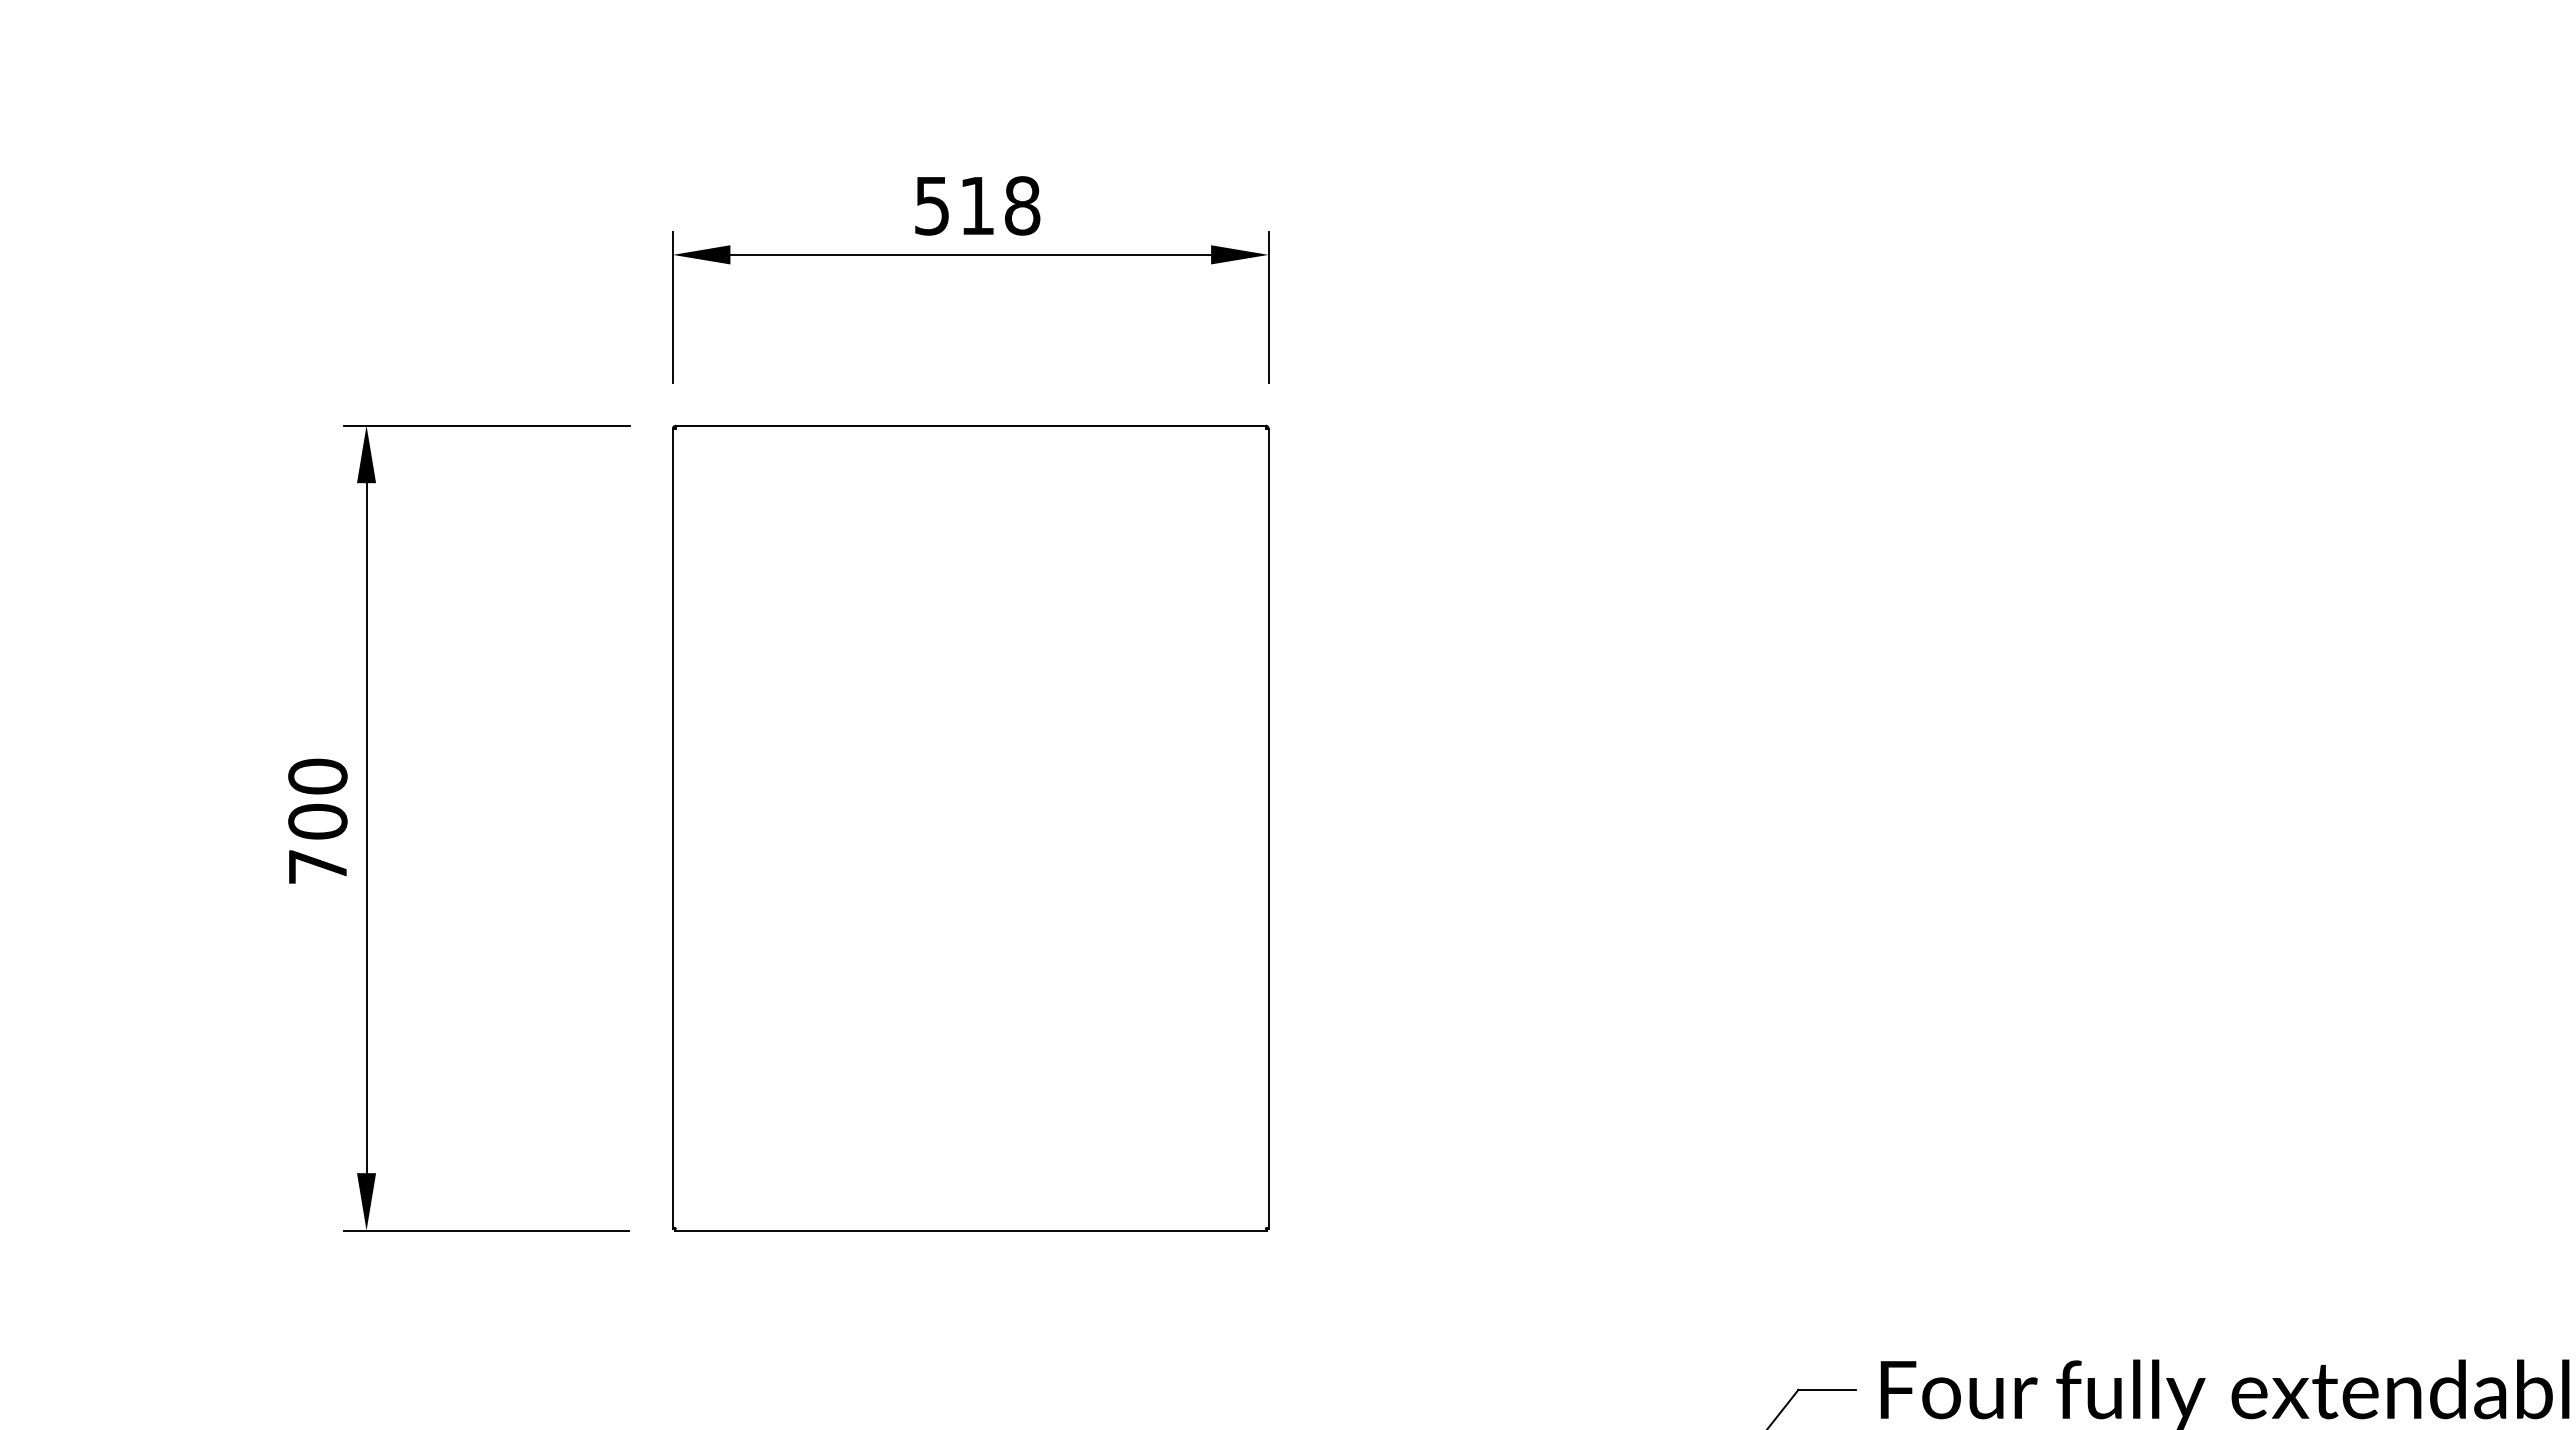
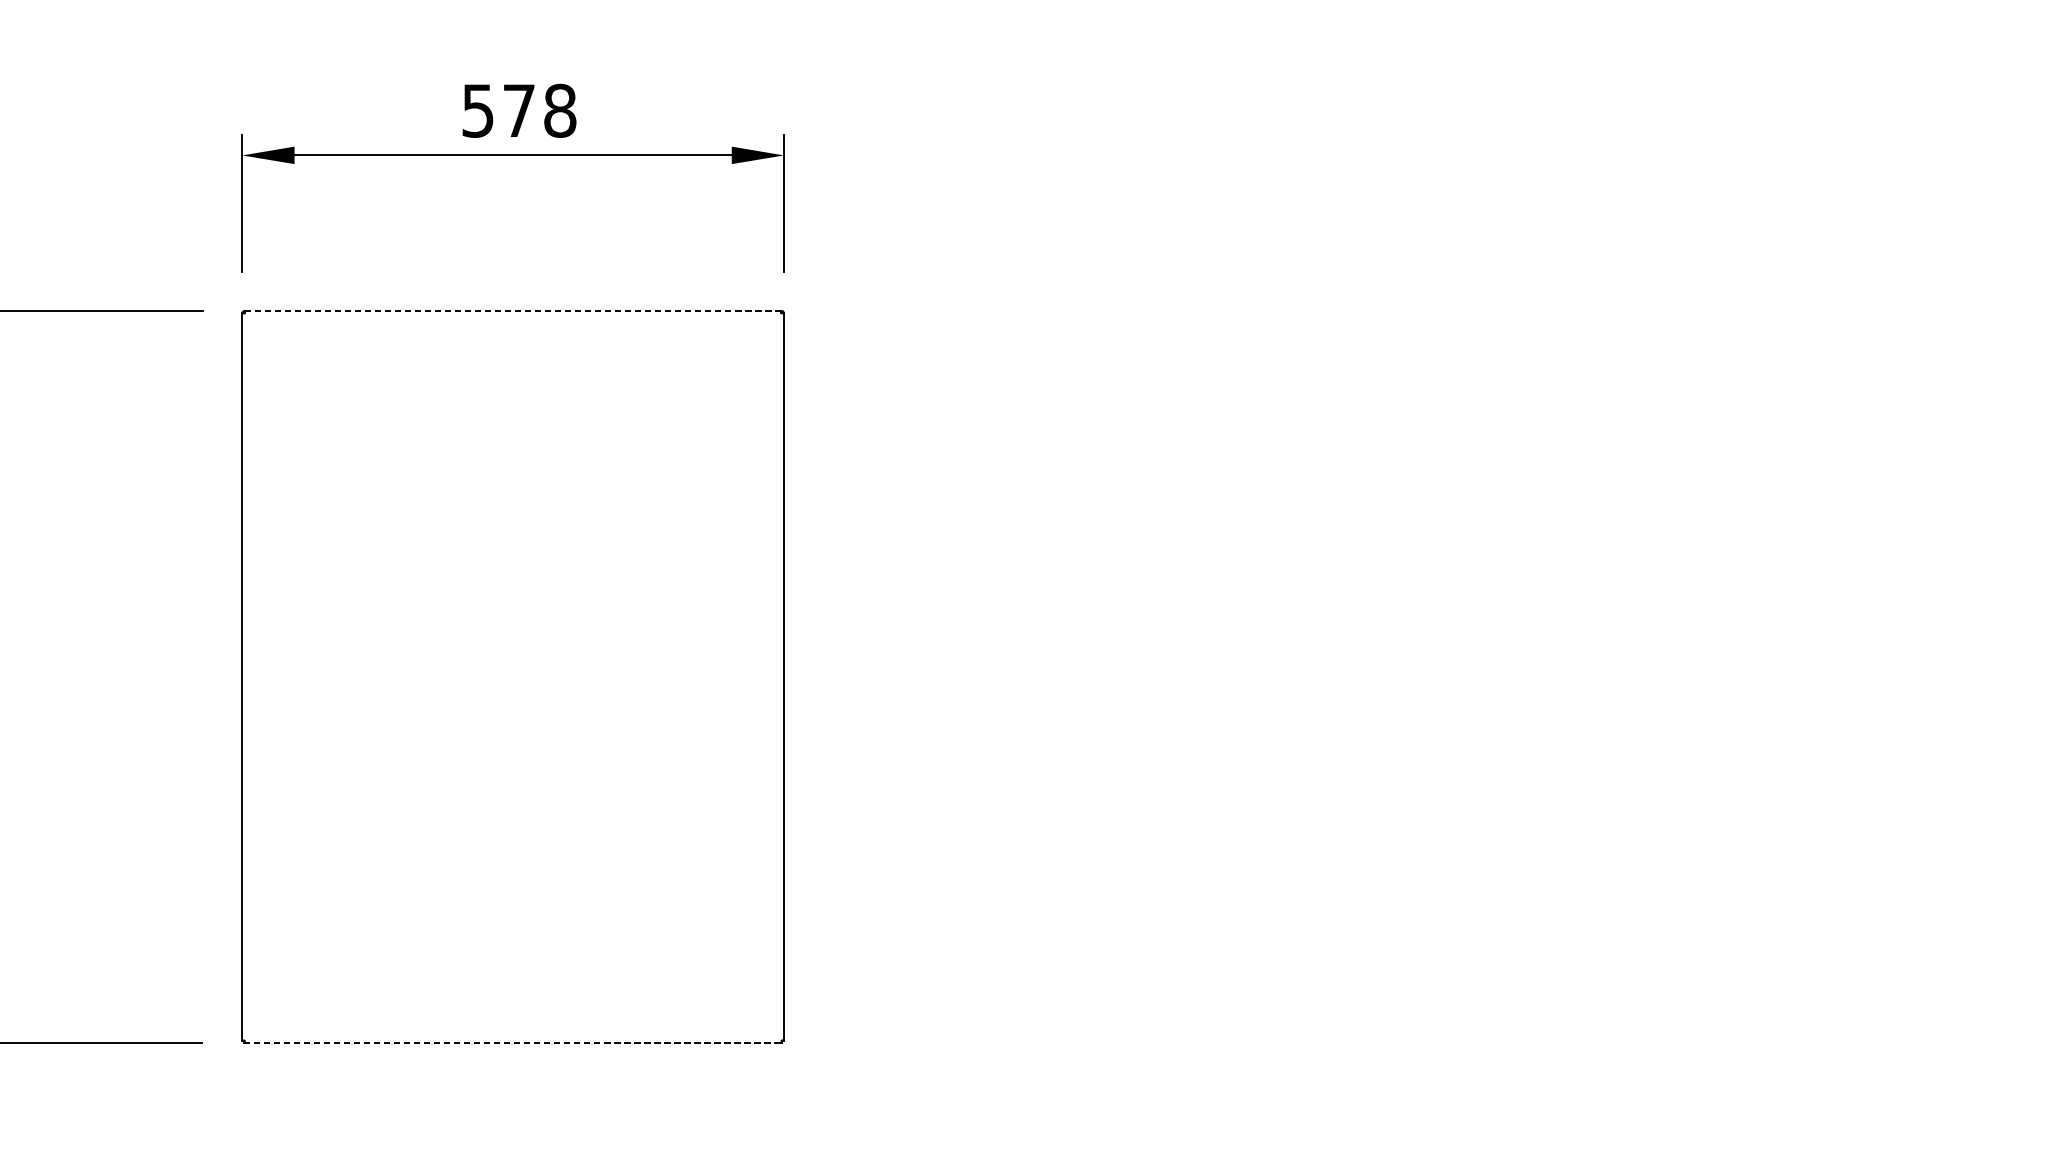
text: (976, 205) -> (518, 110), 518 -> 578
line: (970, 425) -> (512, 310), solid -> dashed
line: (971, 1230) -> (513, 1042), solid -> dashed

